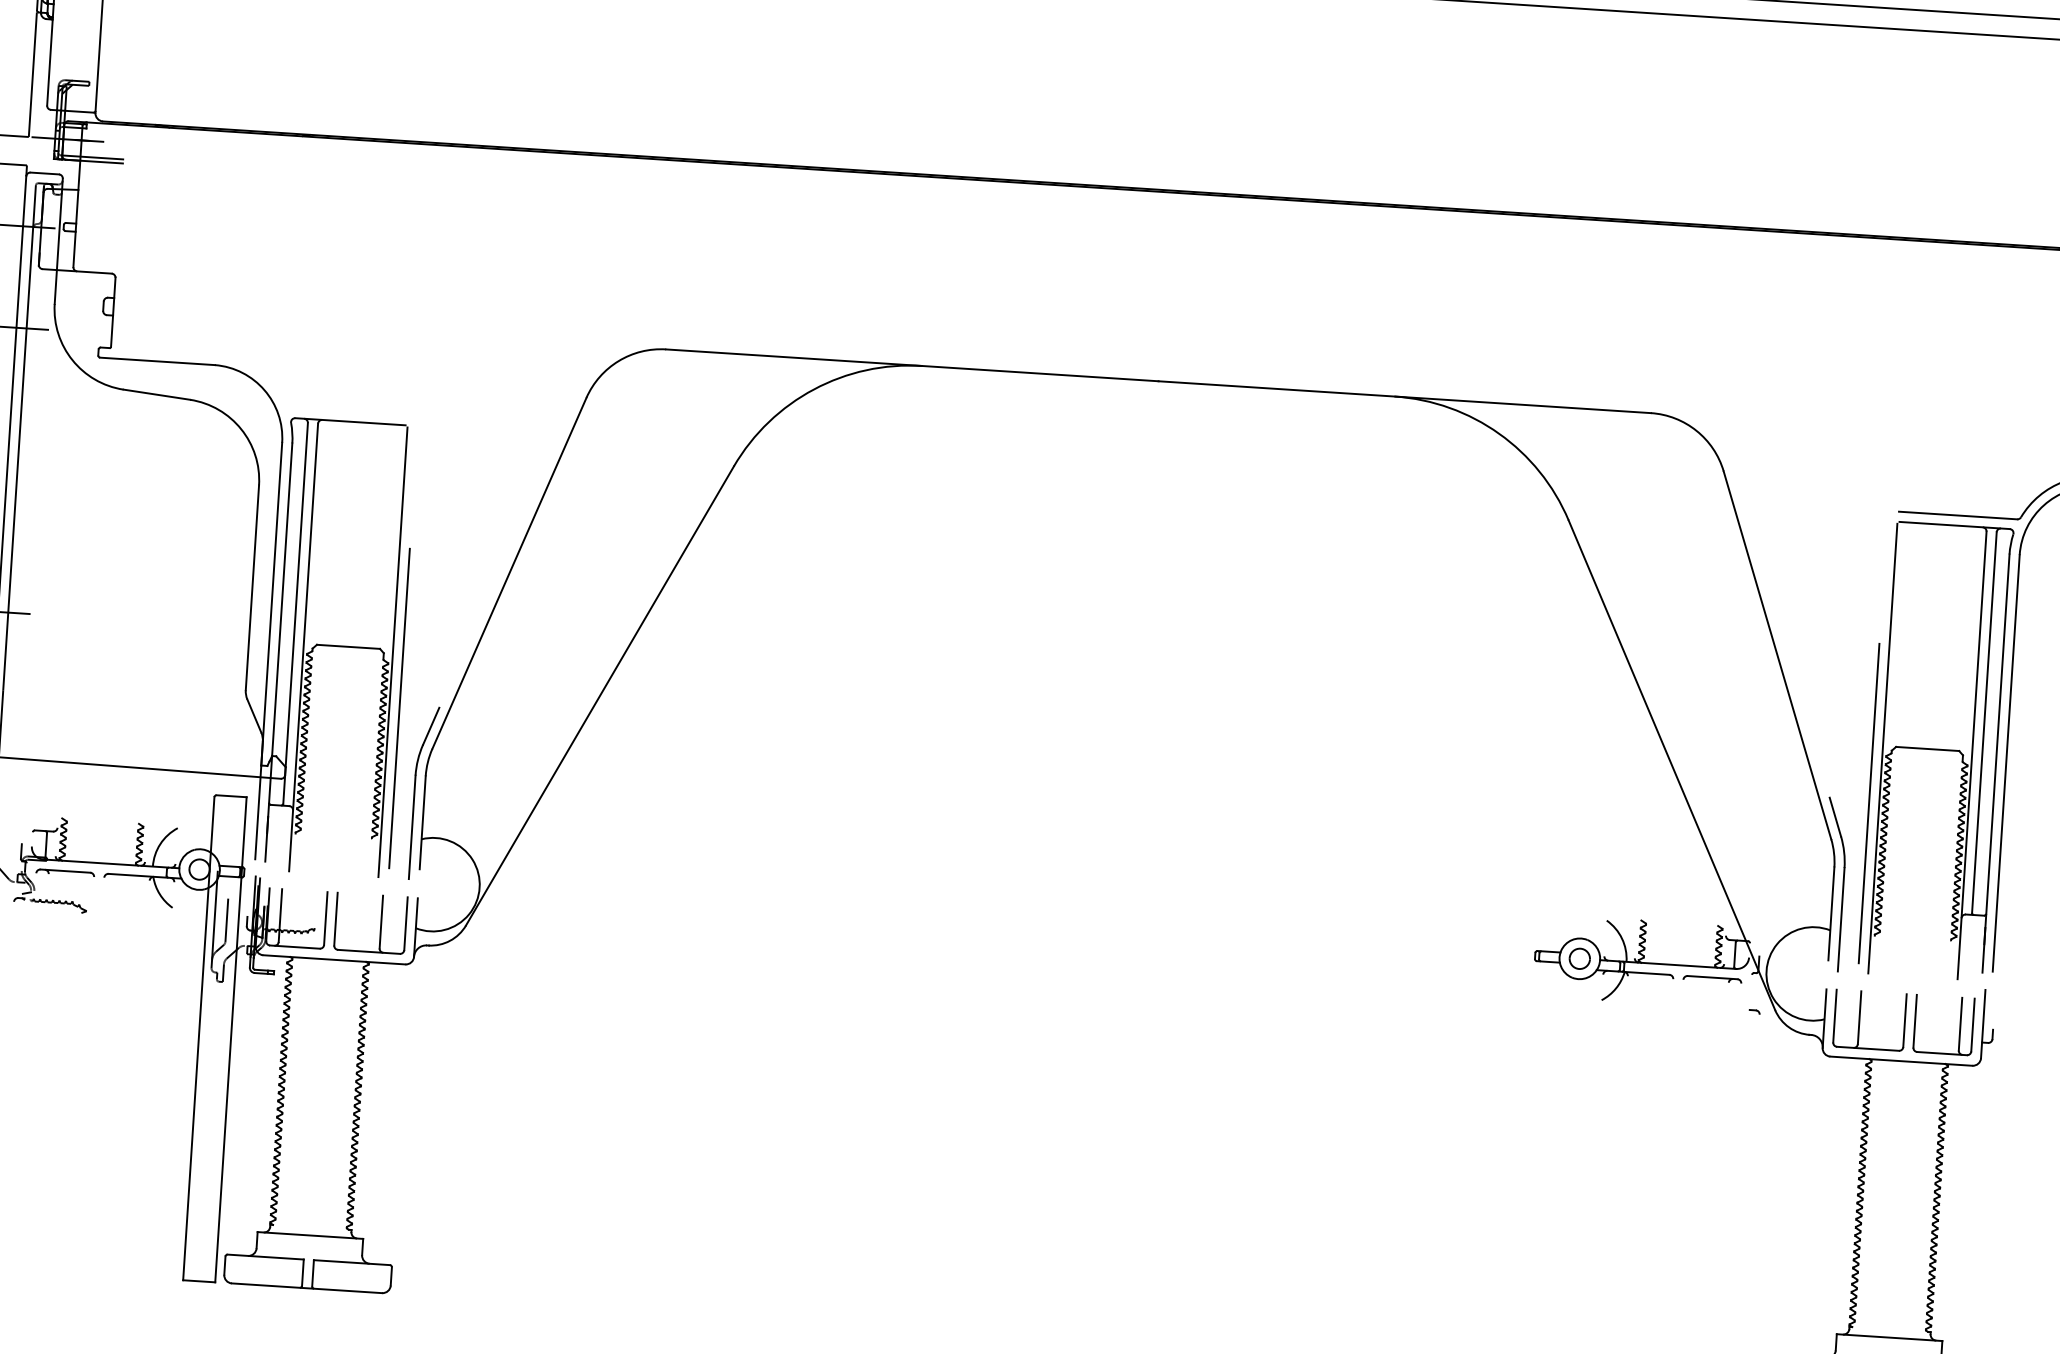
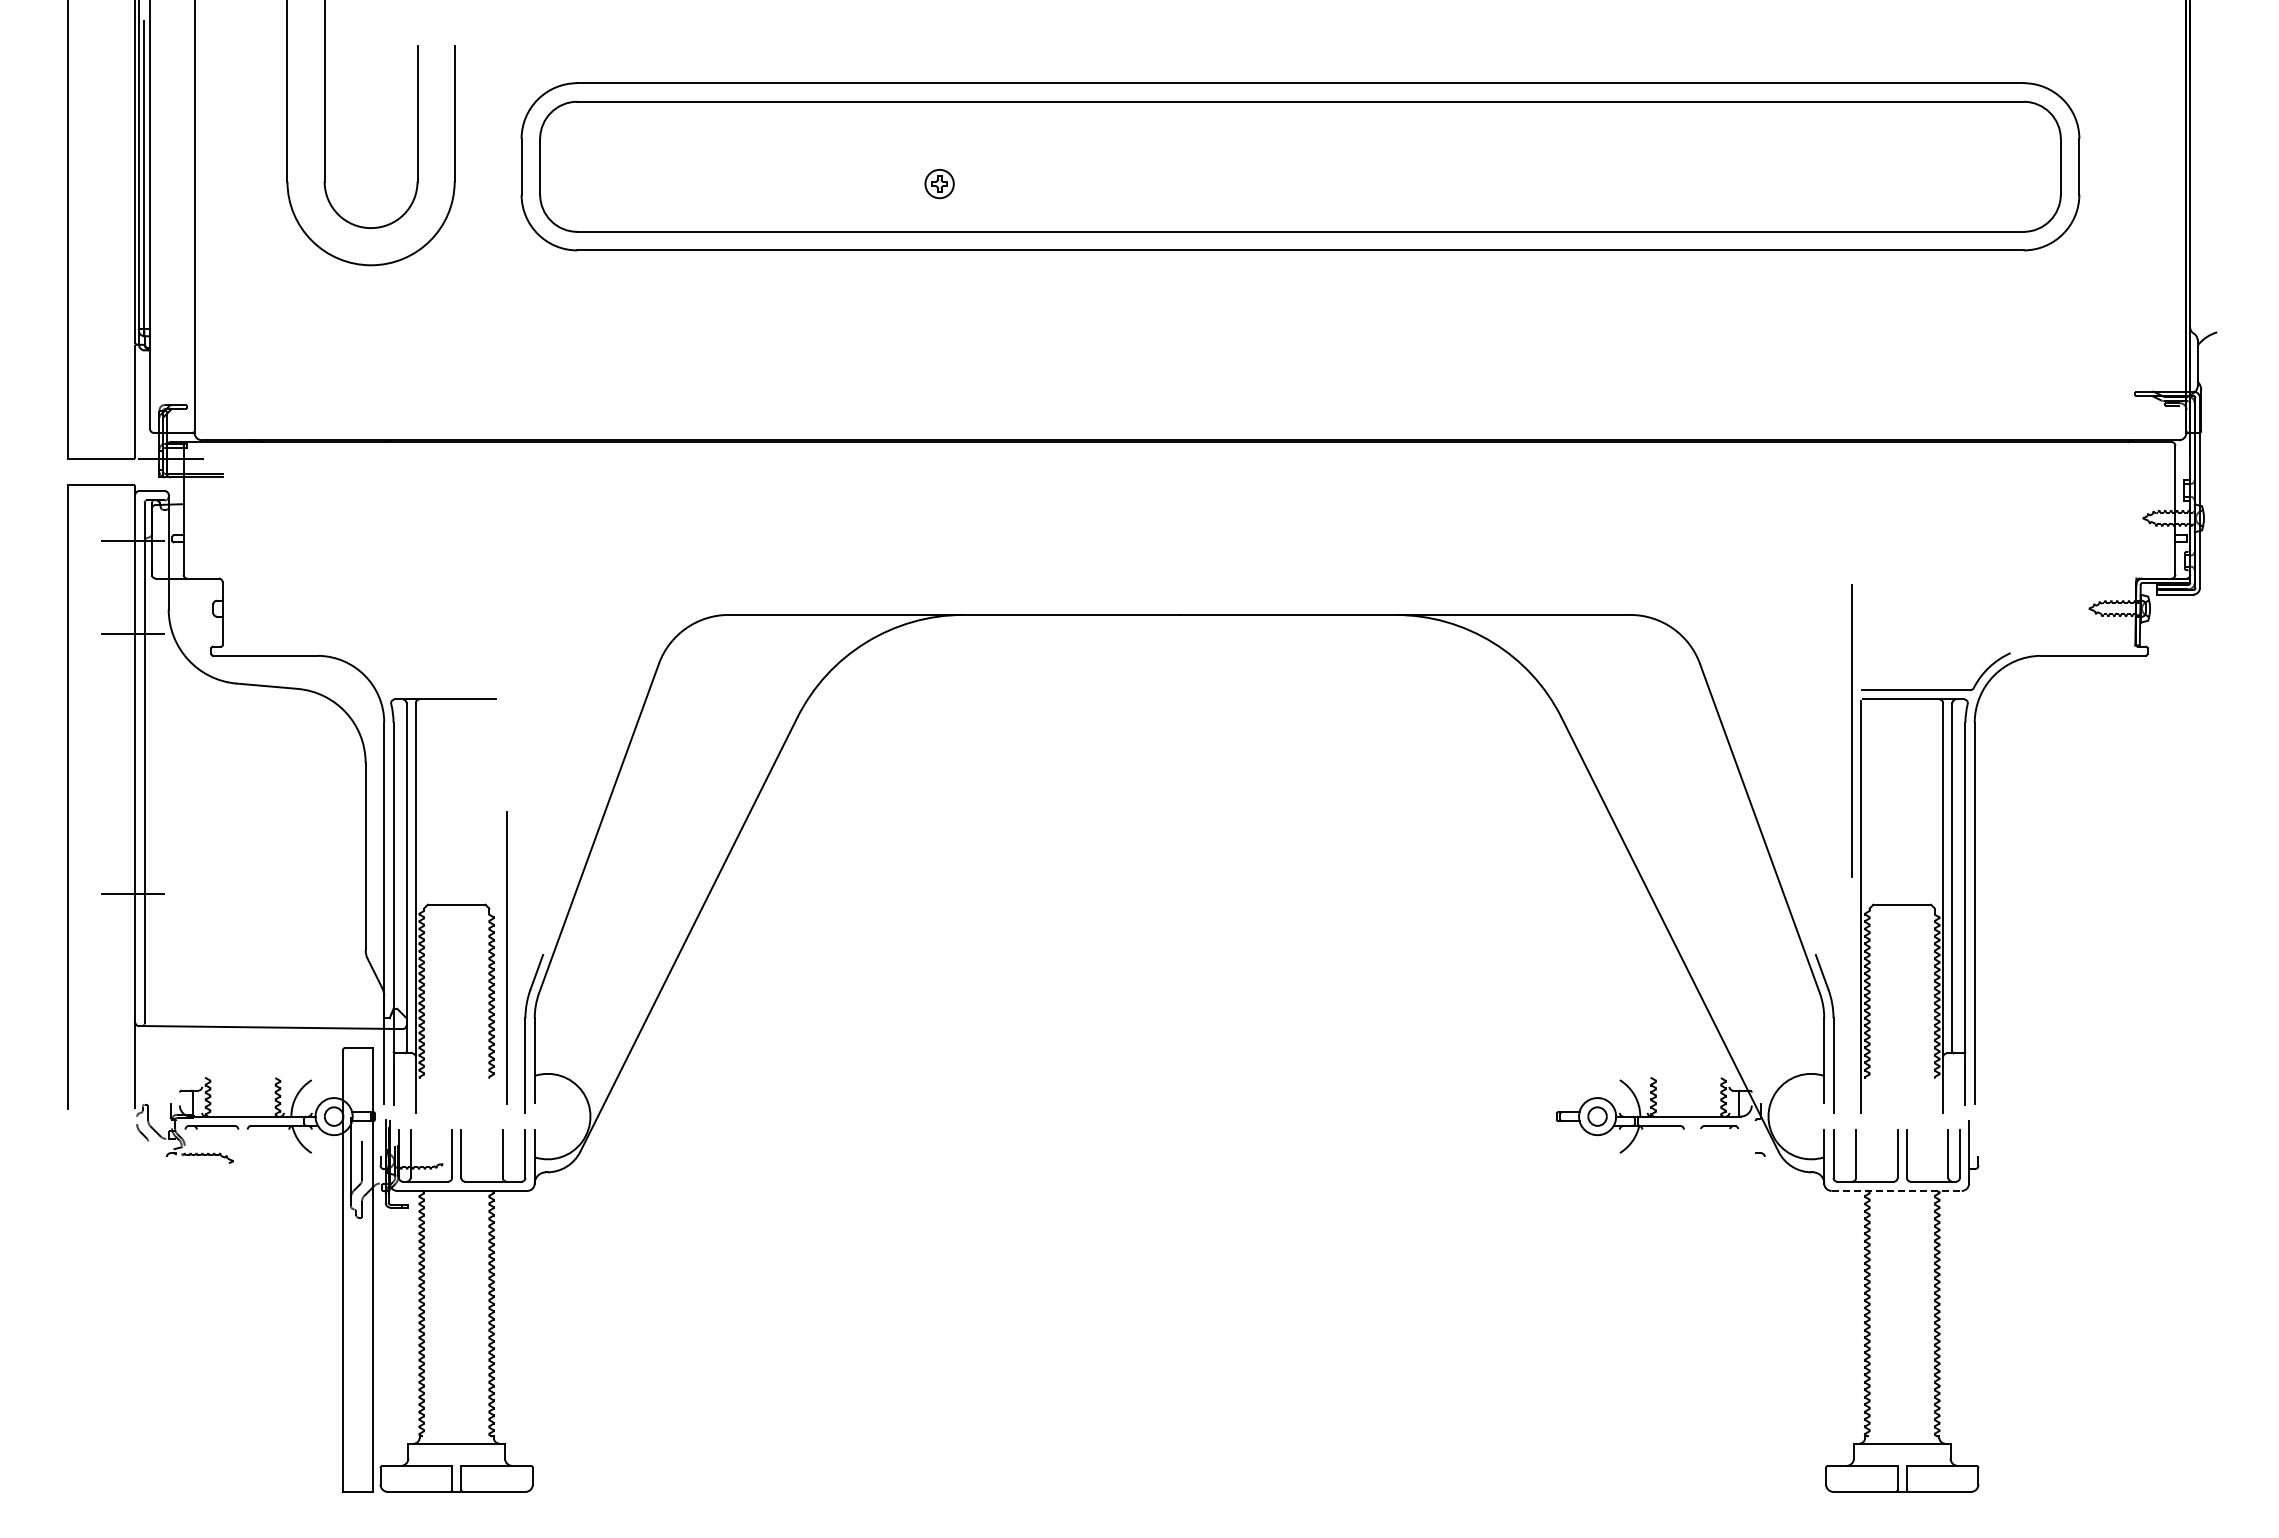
line: (392, 651) -> (497, 906), removed
line: (1868, 802) -> (1851, 730), moved
part: (1712, 979) -> (1719, 1127), size x0.7
line: (1902, 1060) -> (1897, 1190), solid -> dashed

